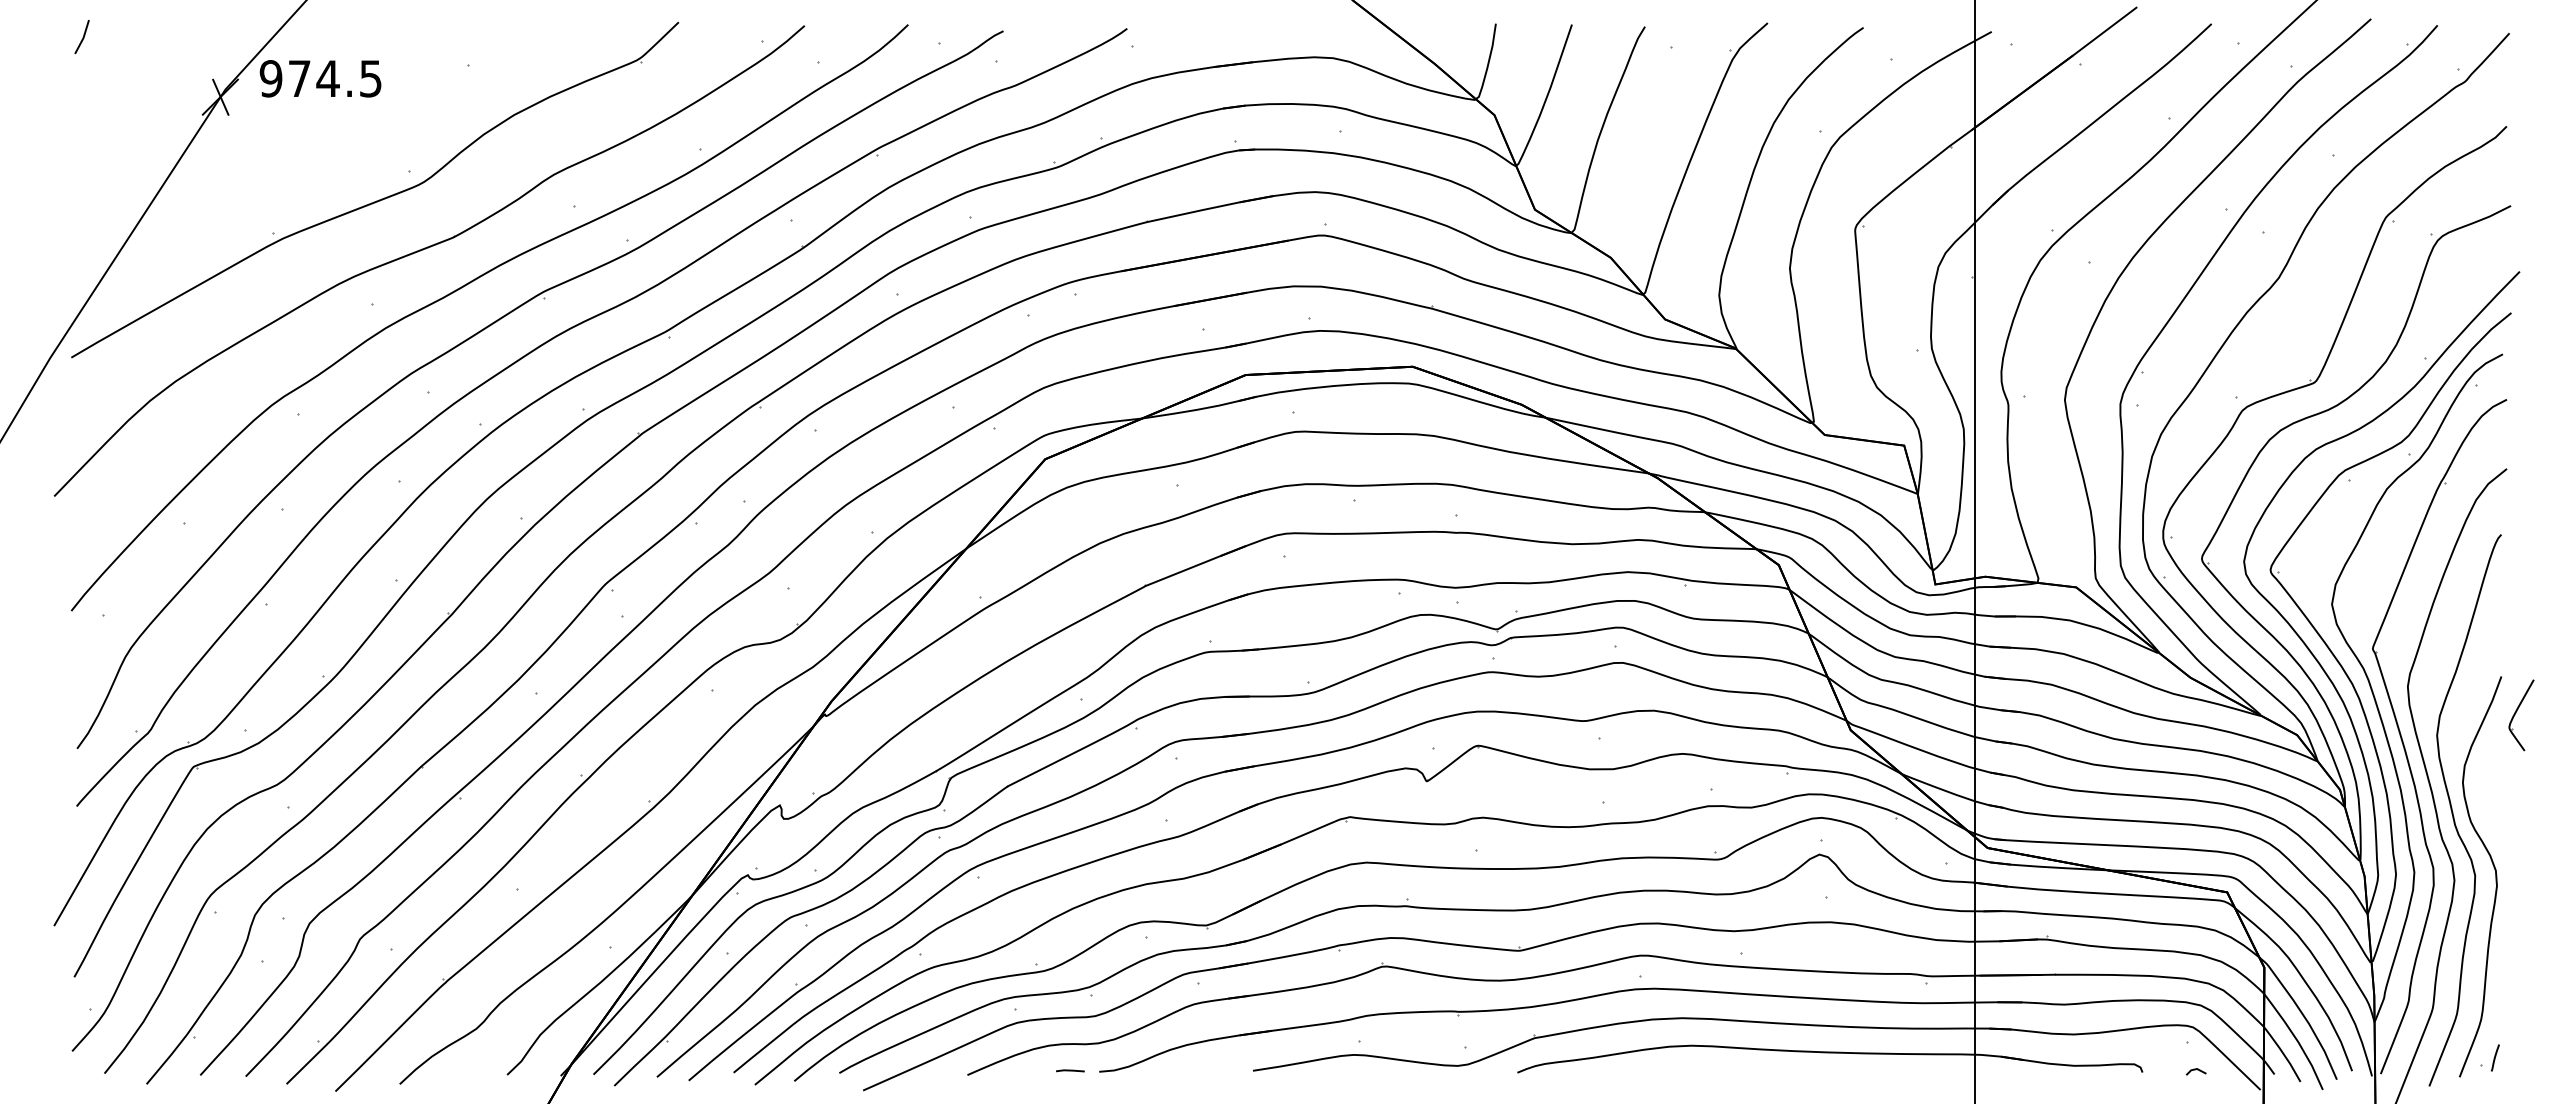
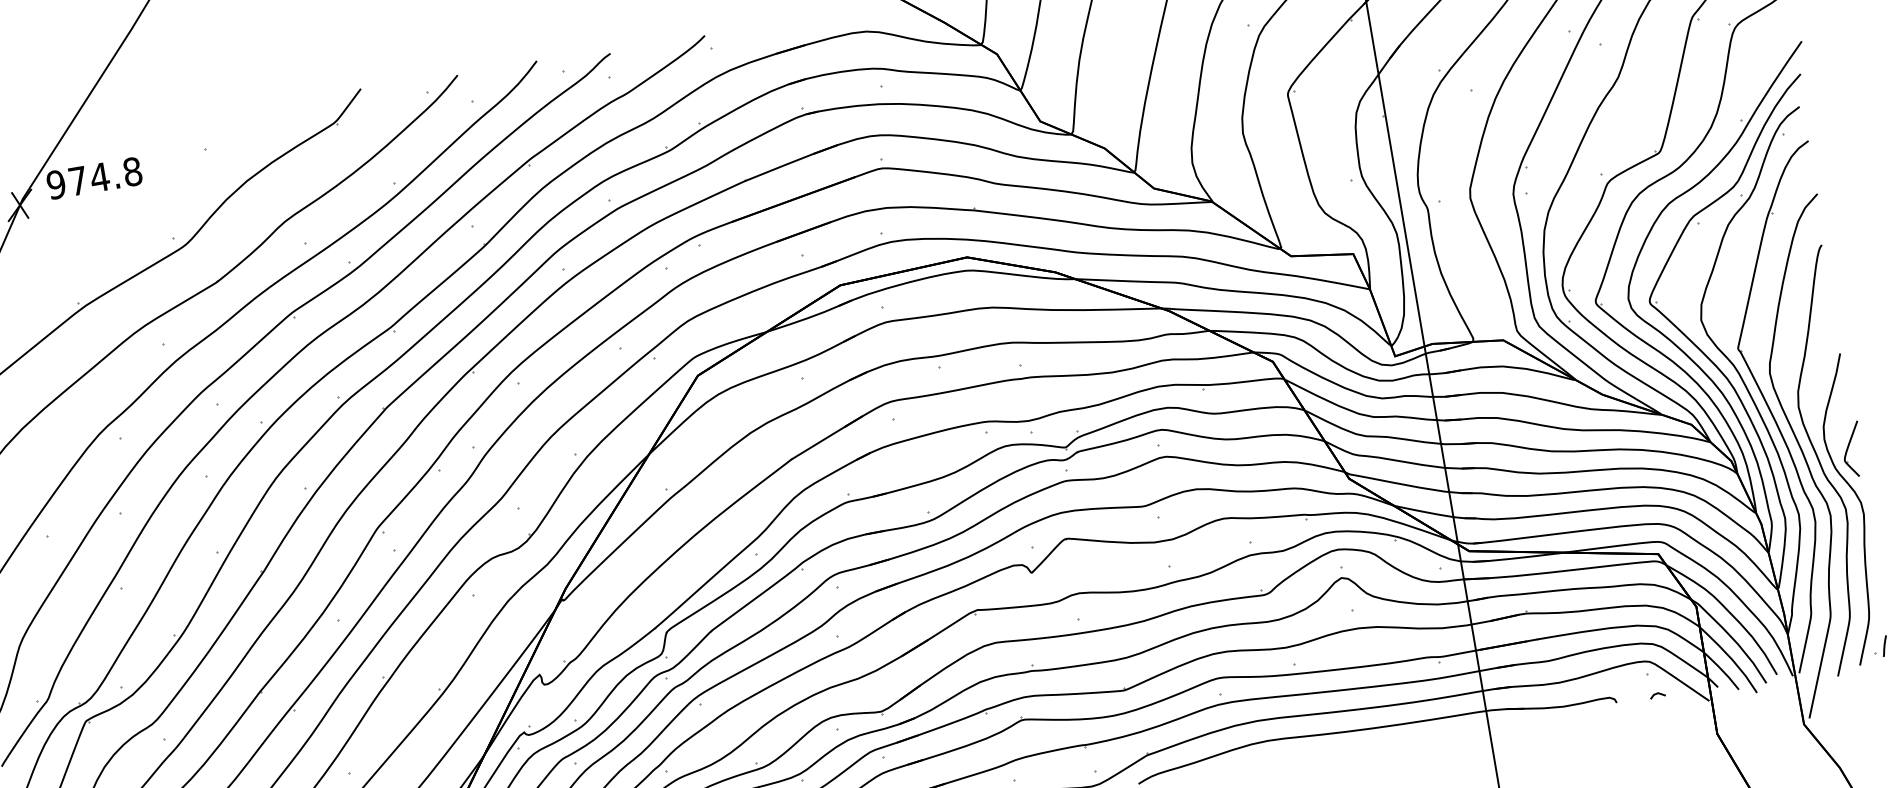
text: (370, 78) -> (132, 171), 974.5 -> 974.8
part: (2521, 715) -> (1852, 449), moved

